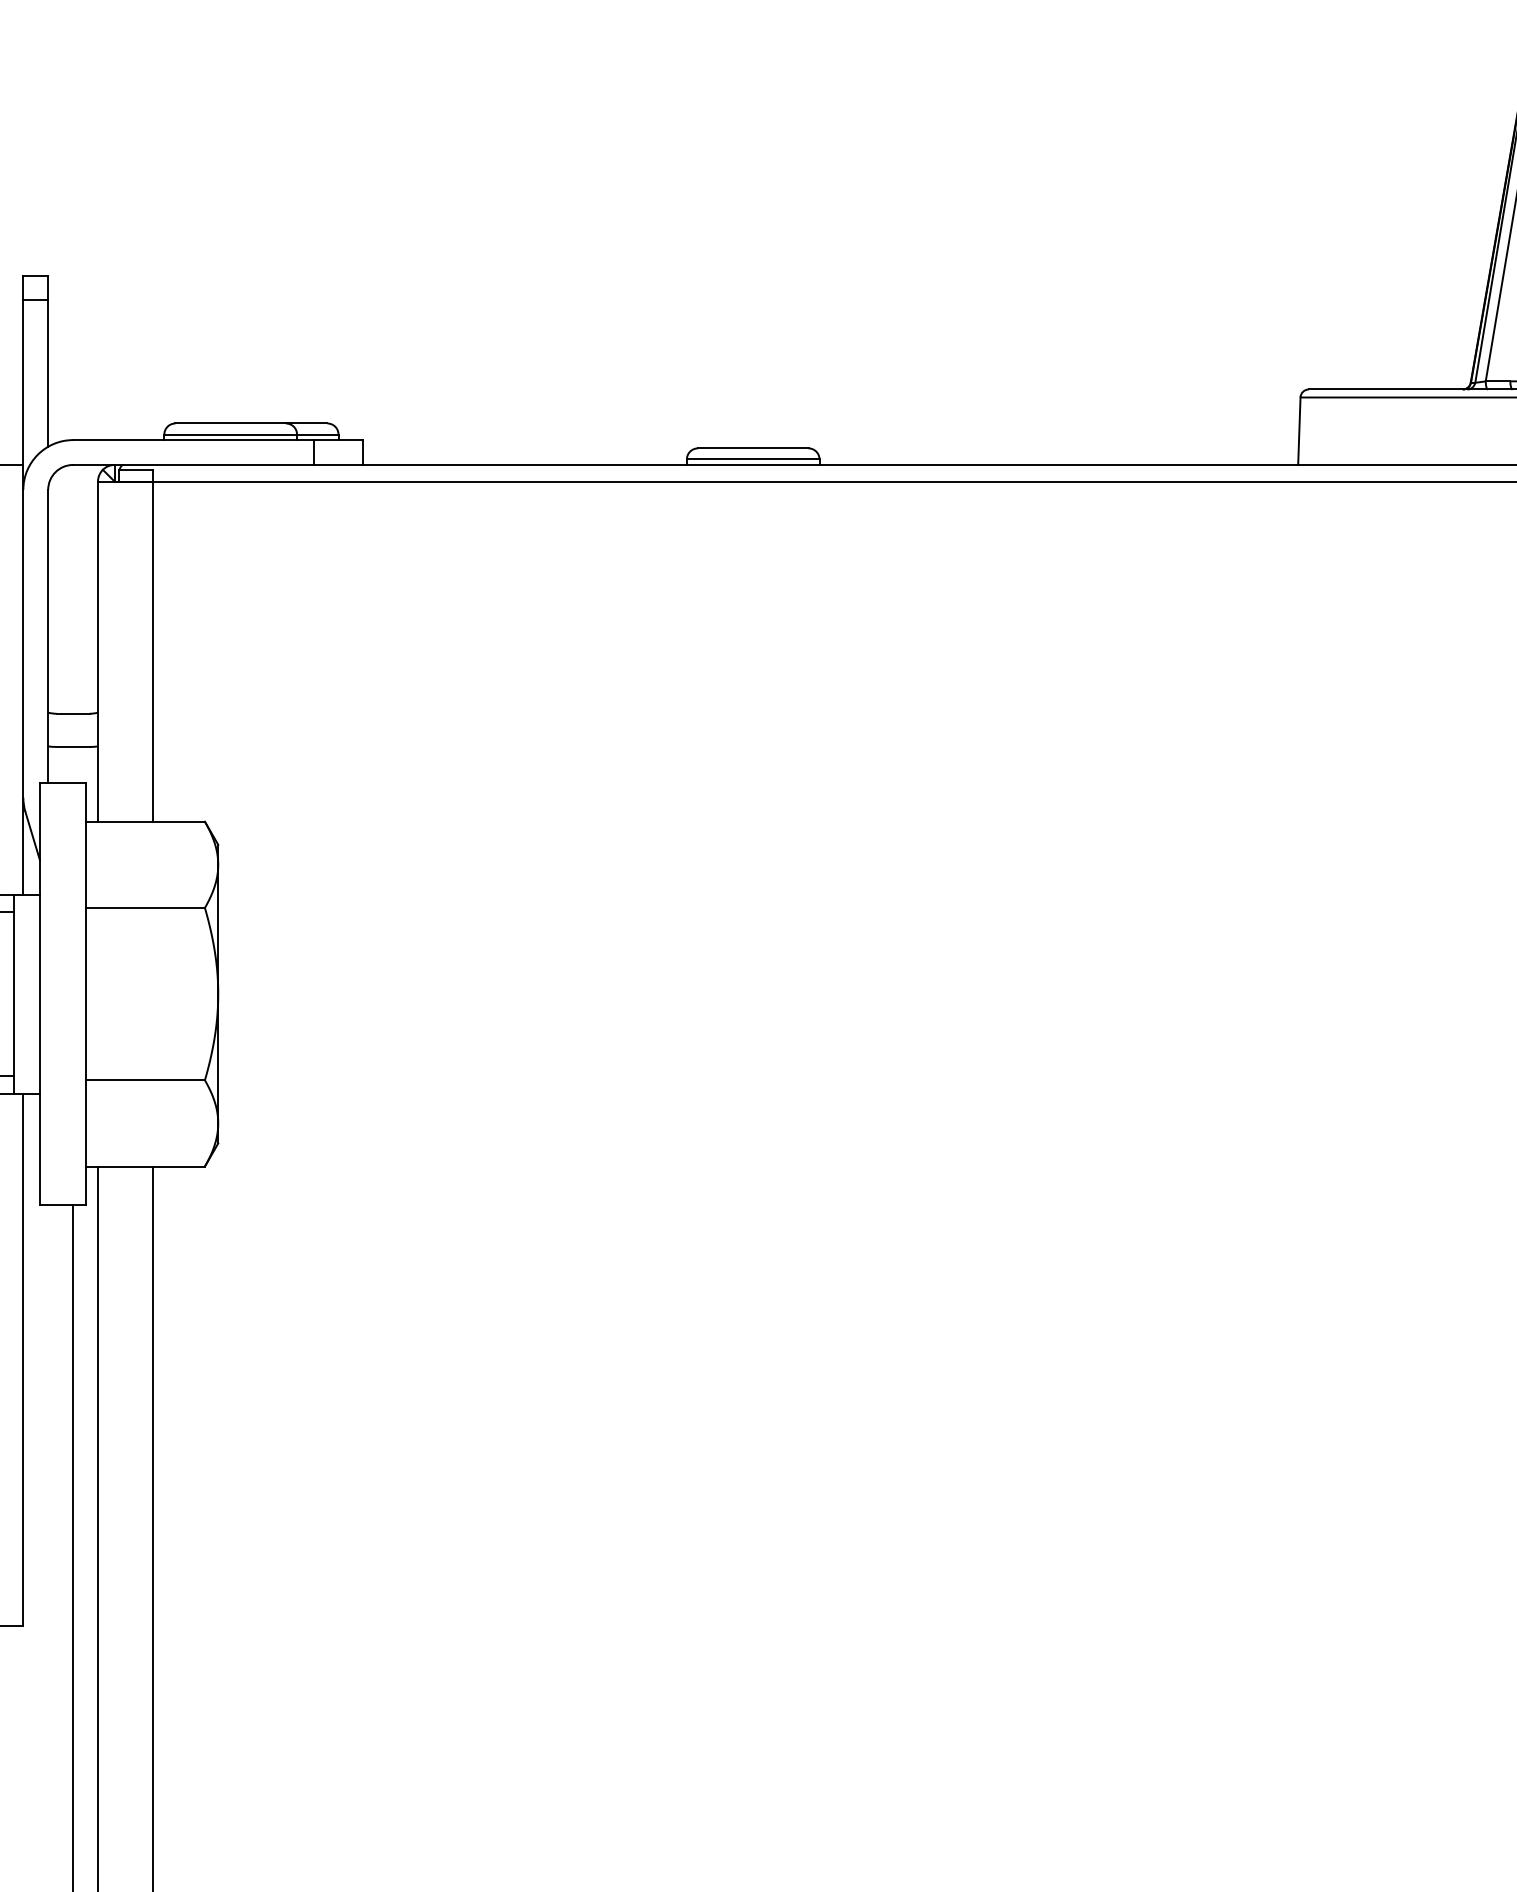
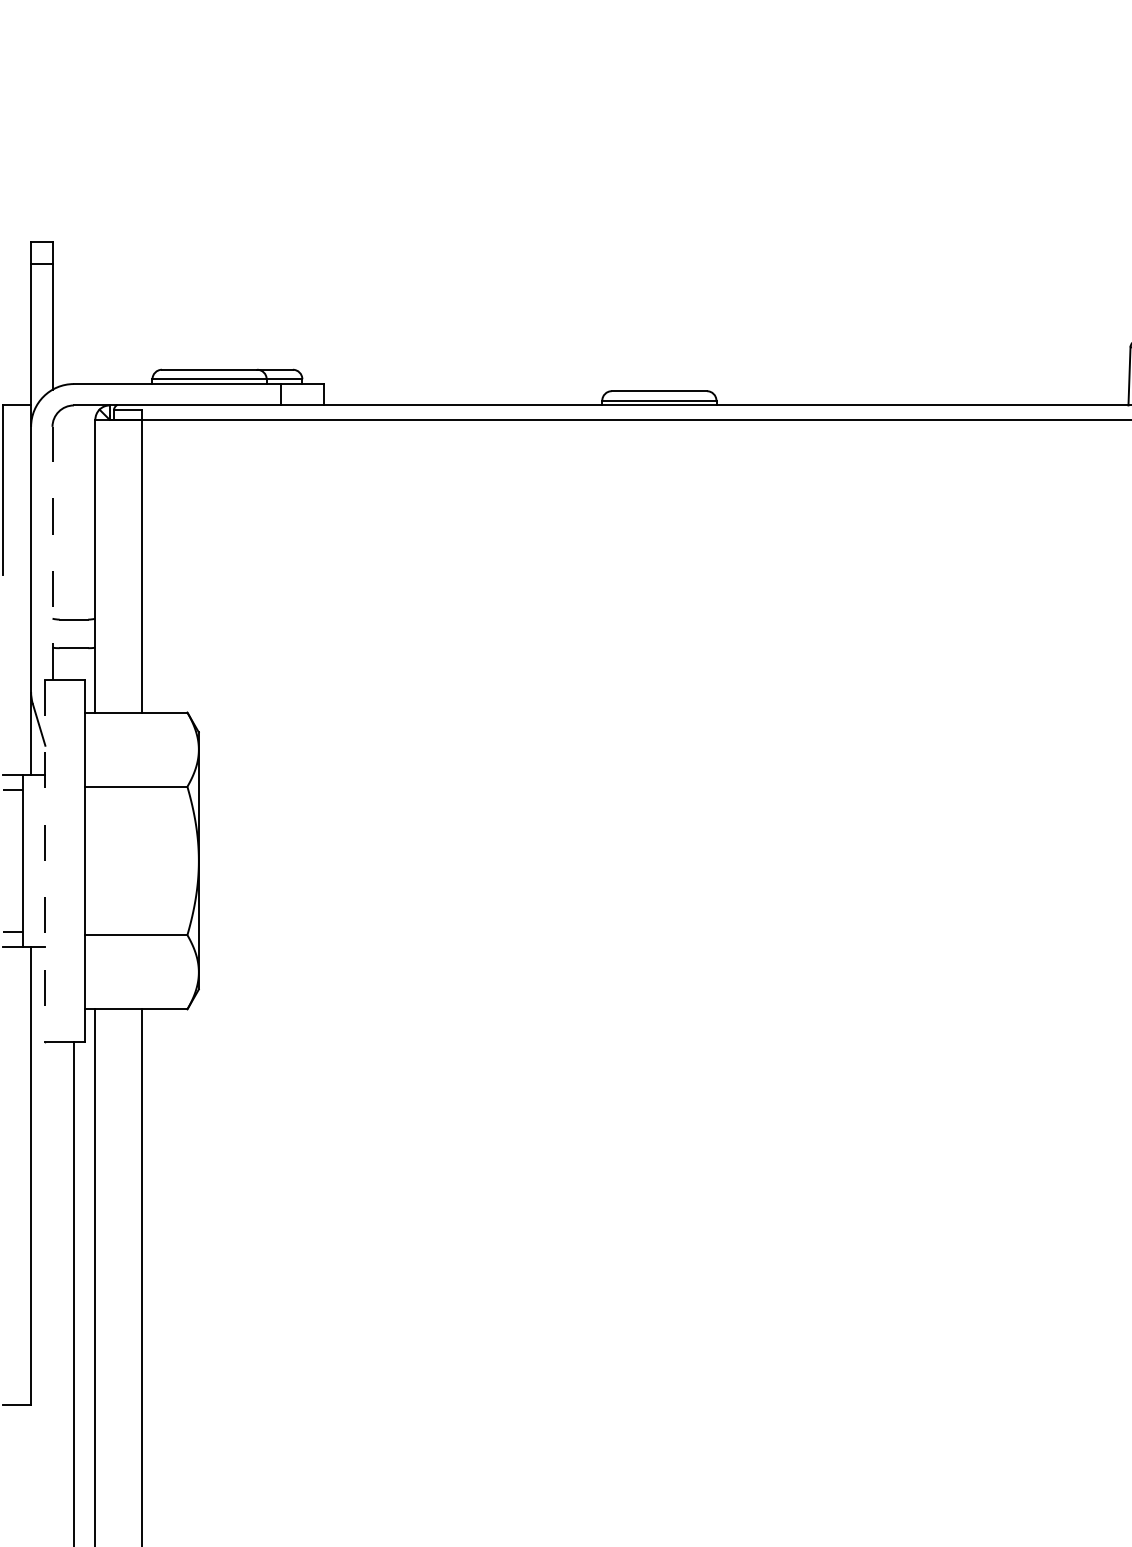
line: (48, 636) -> (52, 553), solid -> dashed
line: (39, 994) -> (45, 861), solid -> dashed

